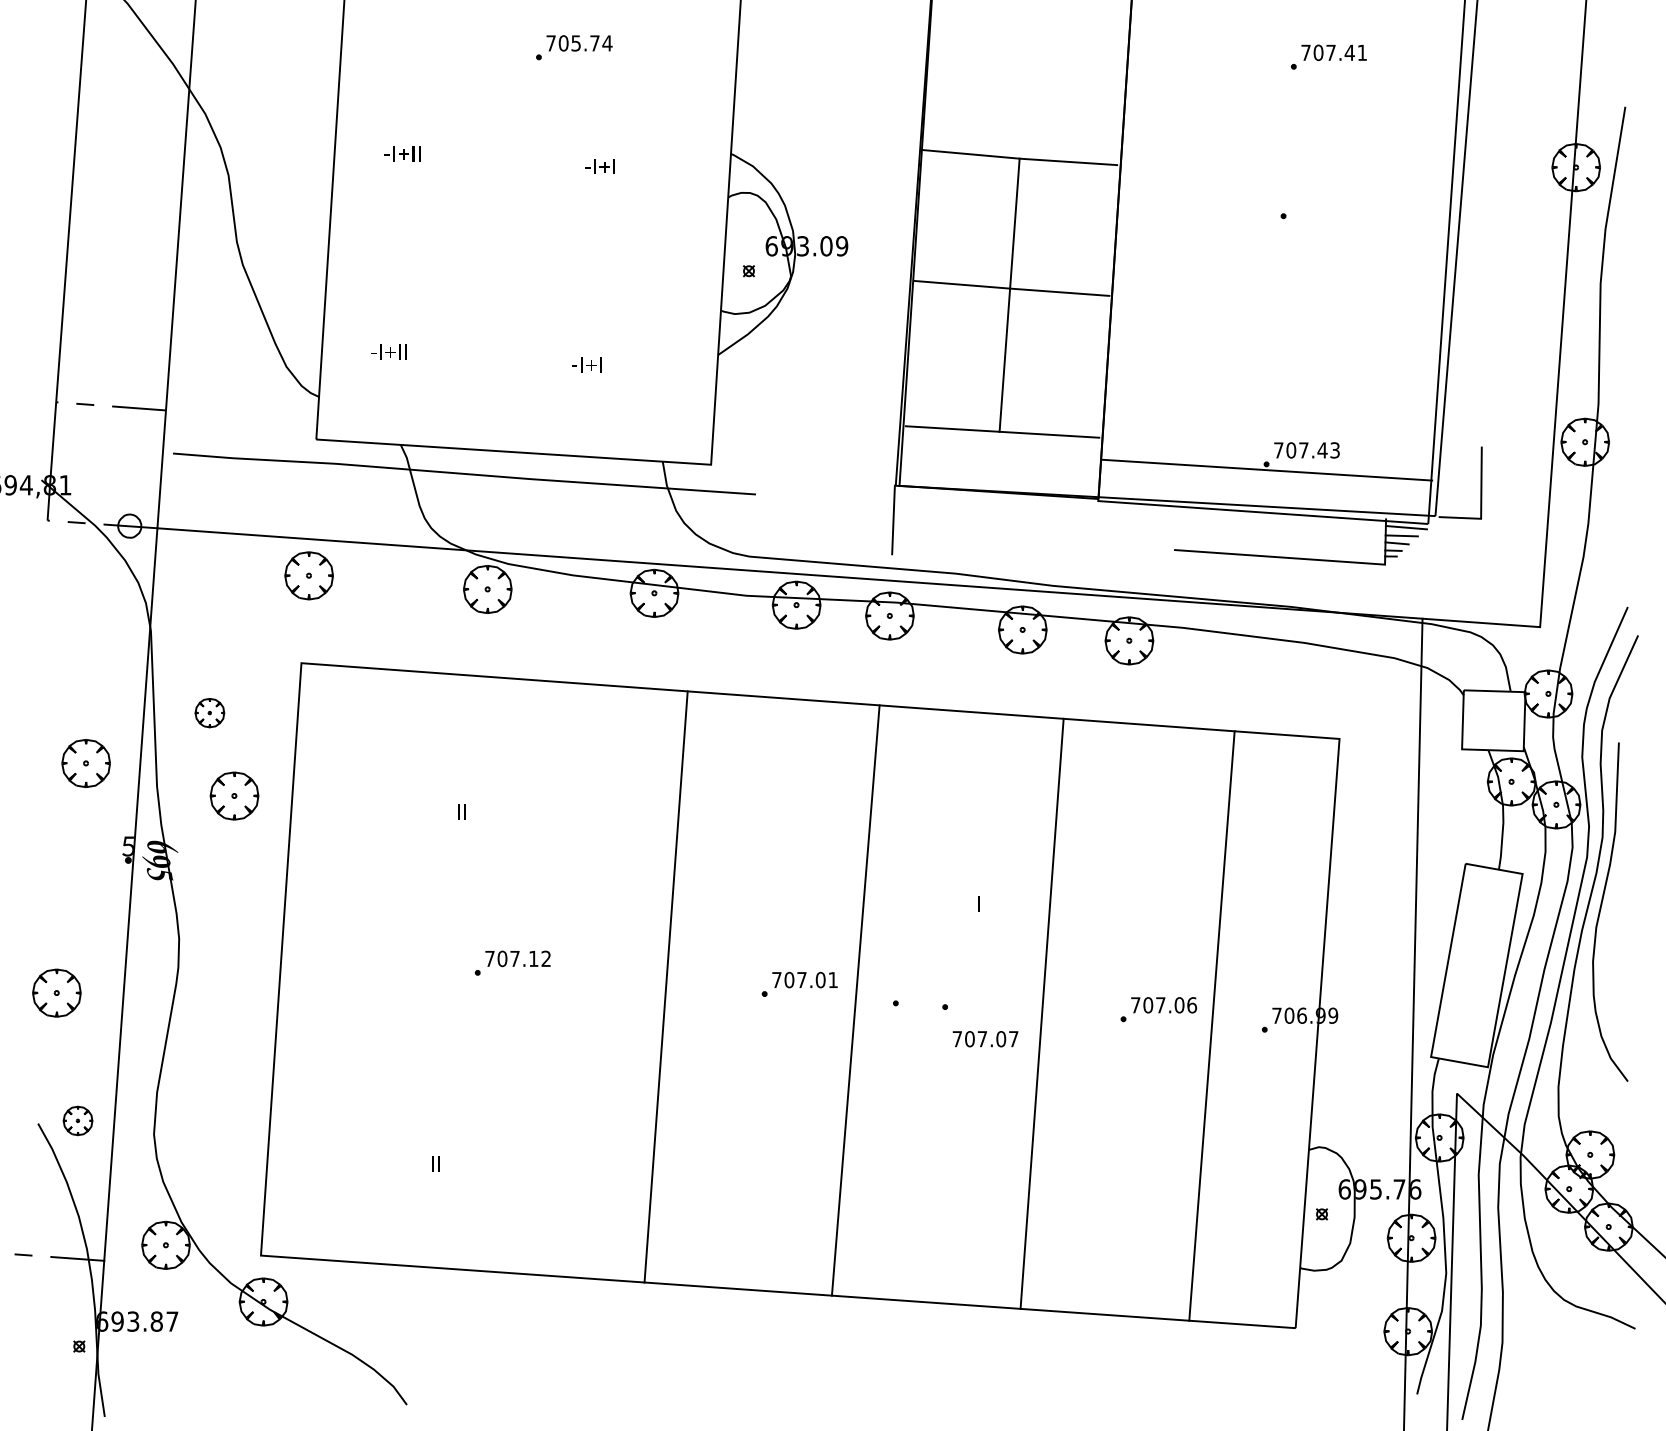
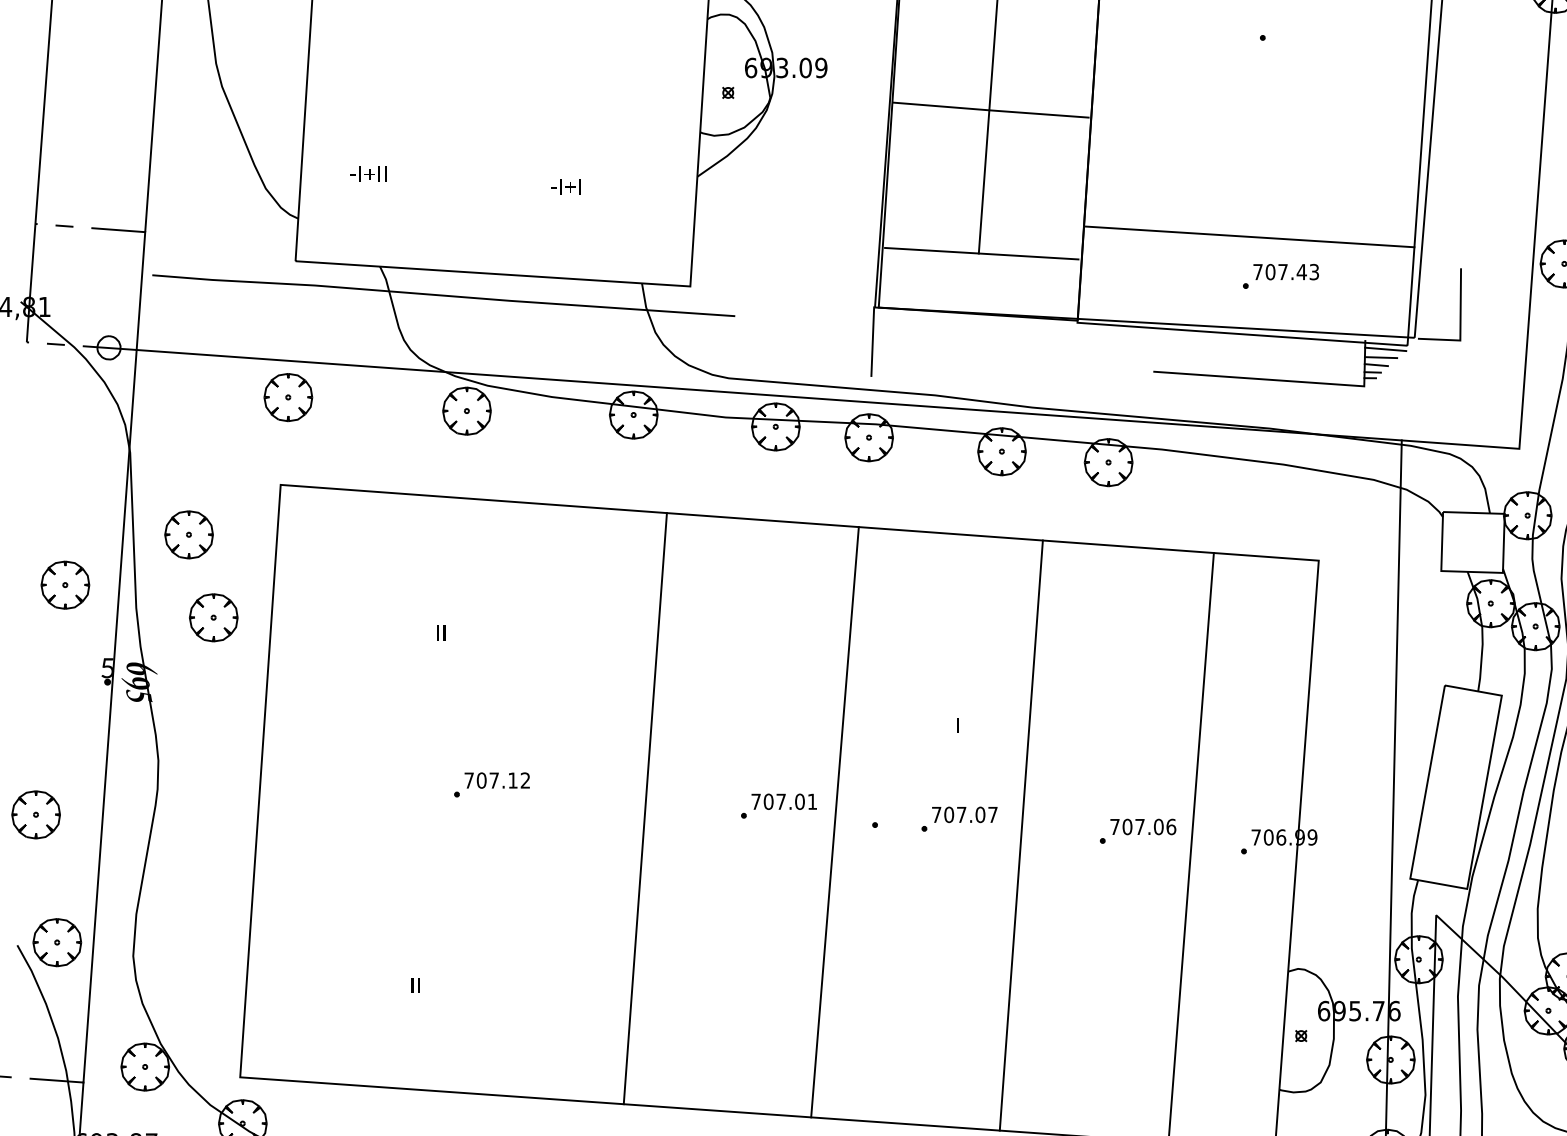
line: (1266, 469) -> (1248, 236), moved
part: (209, 712) -> (188, 534), size x1.67
text: (985, 1039) -> (964, 815), moved
part: (77, 1120) -> (56, 942), size x1.67

